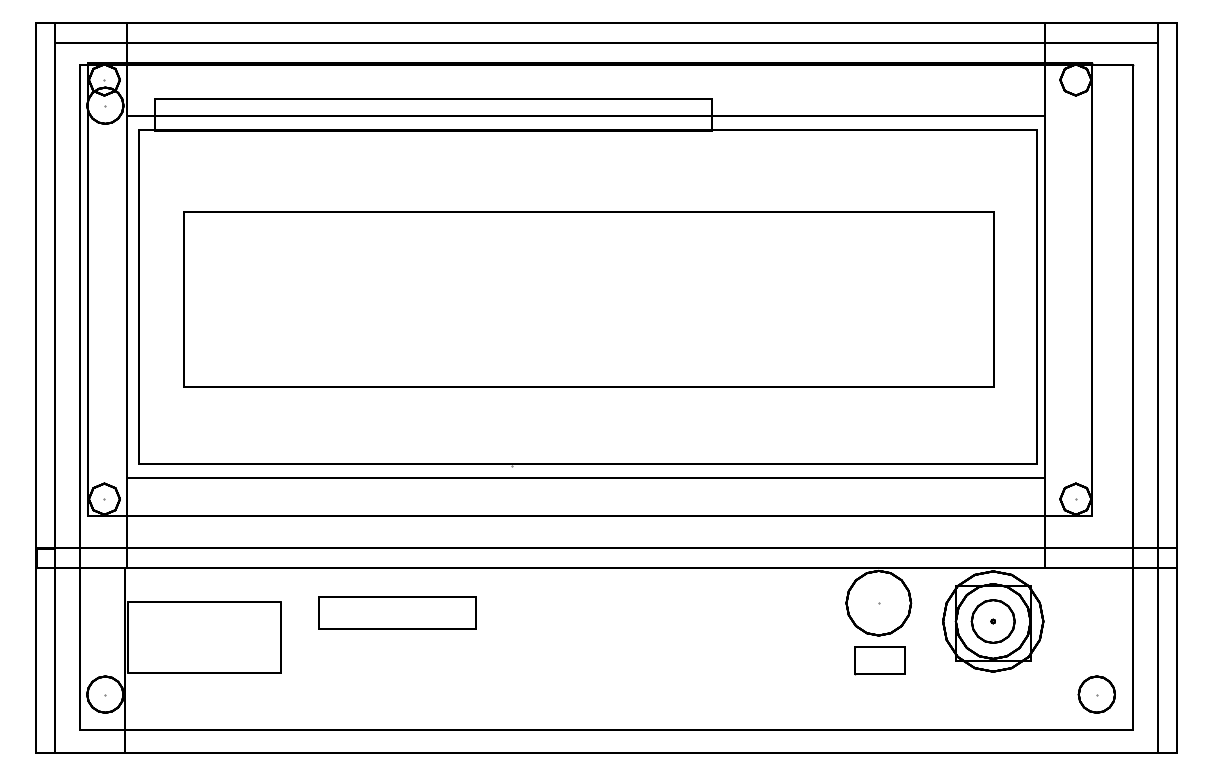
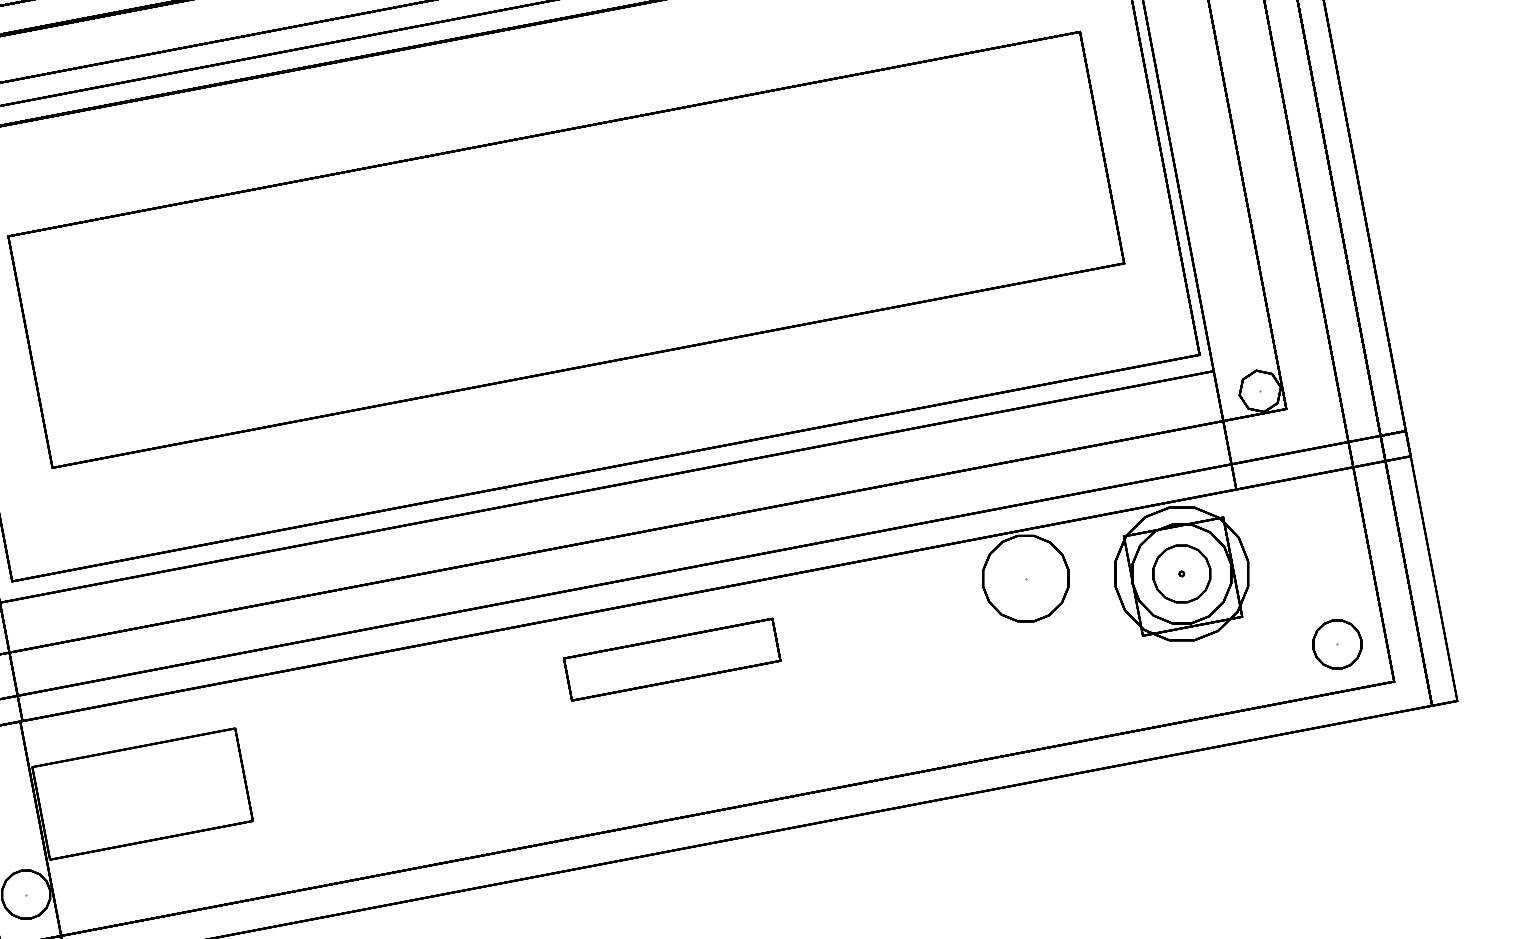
part: (397, 612) -> (672, 658), moved
part: (879, 660) -> (1041, 654), removed

